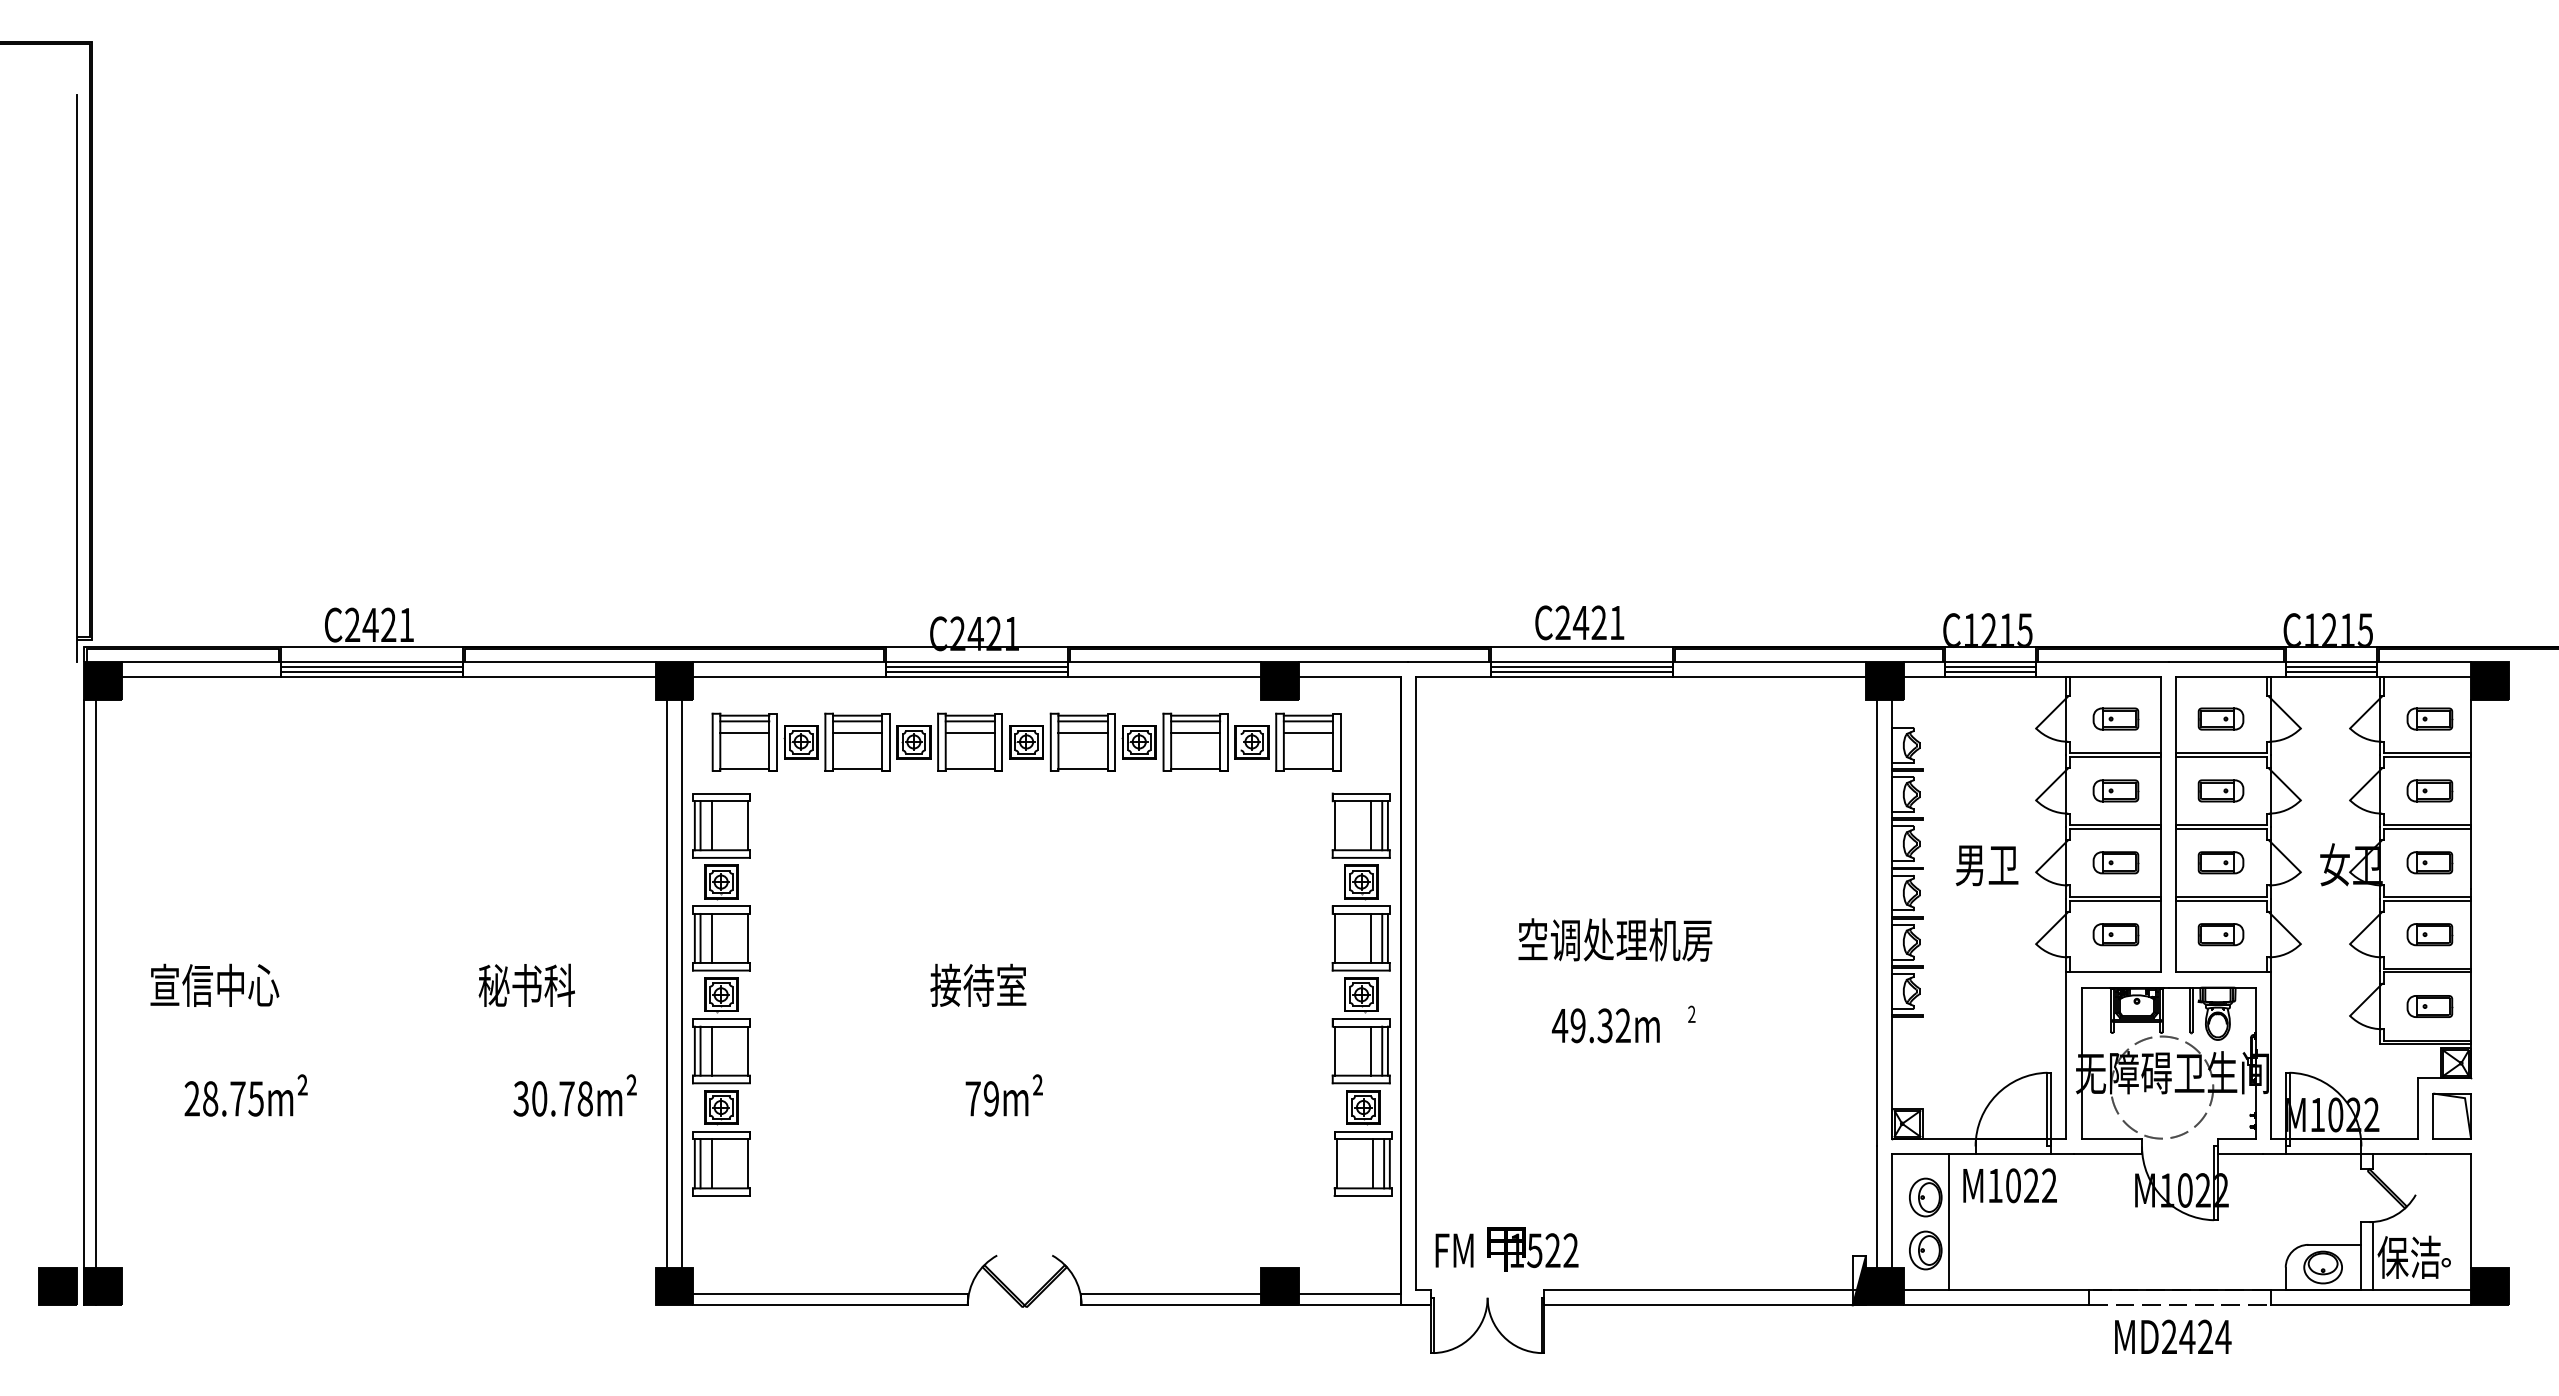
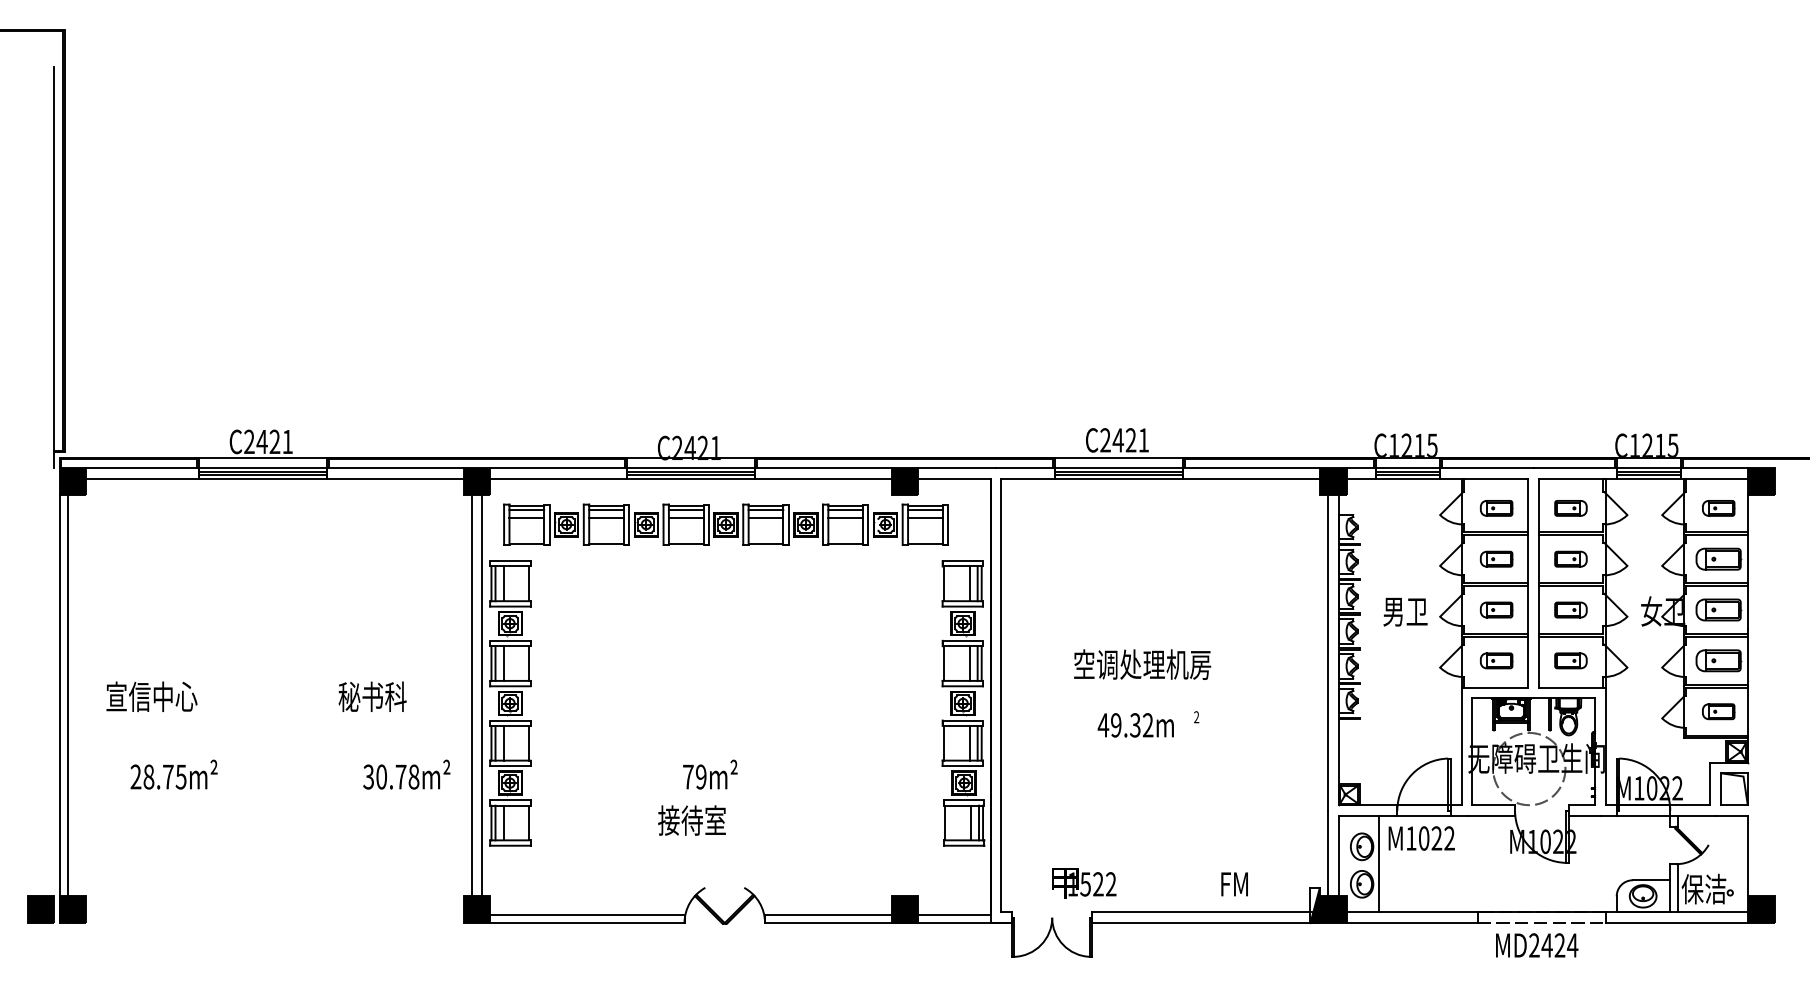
part: (2429, 790) -> (1718, 558), size x1.4
part: (2429, 862) -> (1718, 609), size x1.4
part: (2429, 934) -> (1718, 660), size x1.4
text: (978, 984) -> (692, 819), moved
text: (1454, 1250) -> (1234, 884), moved

